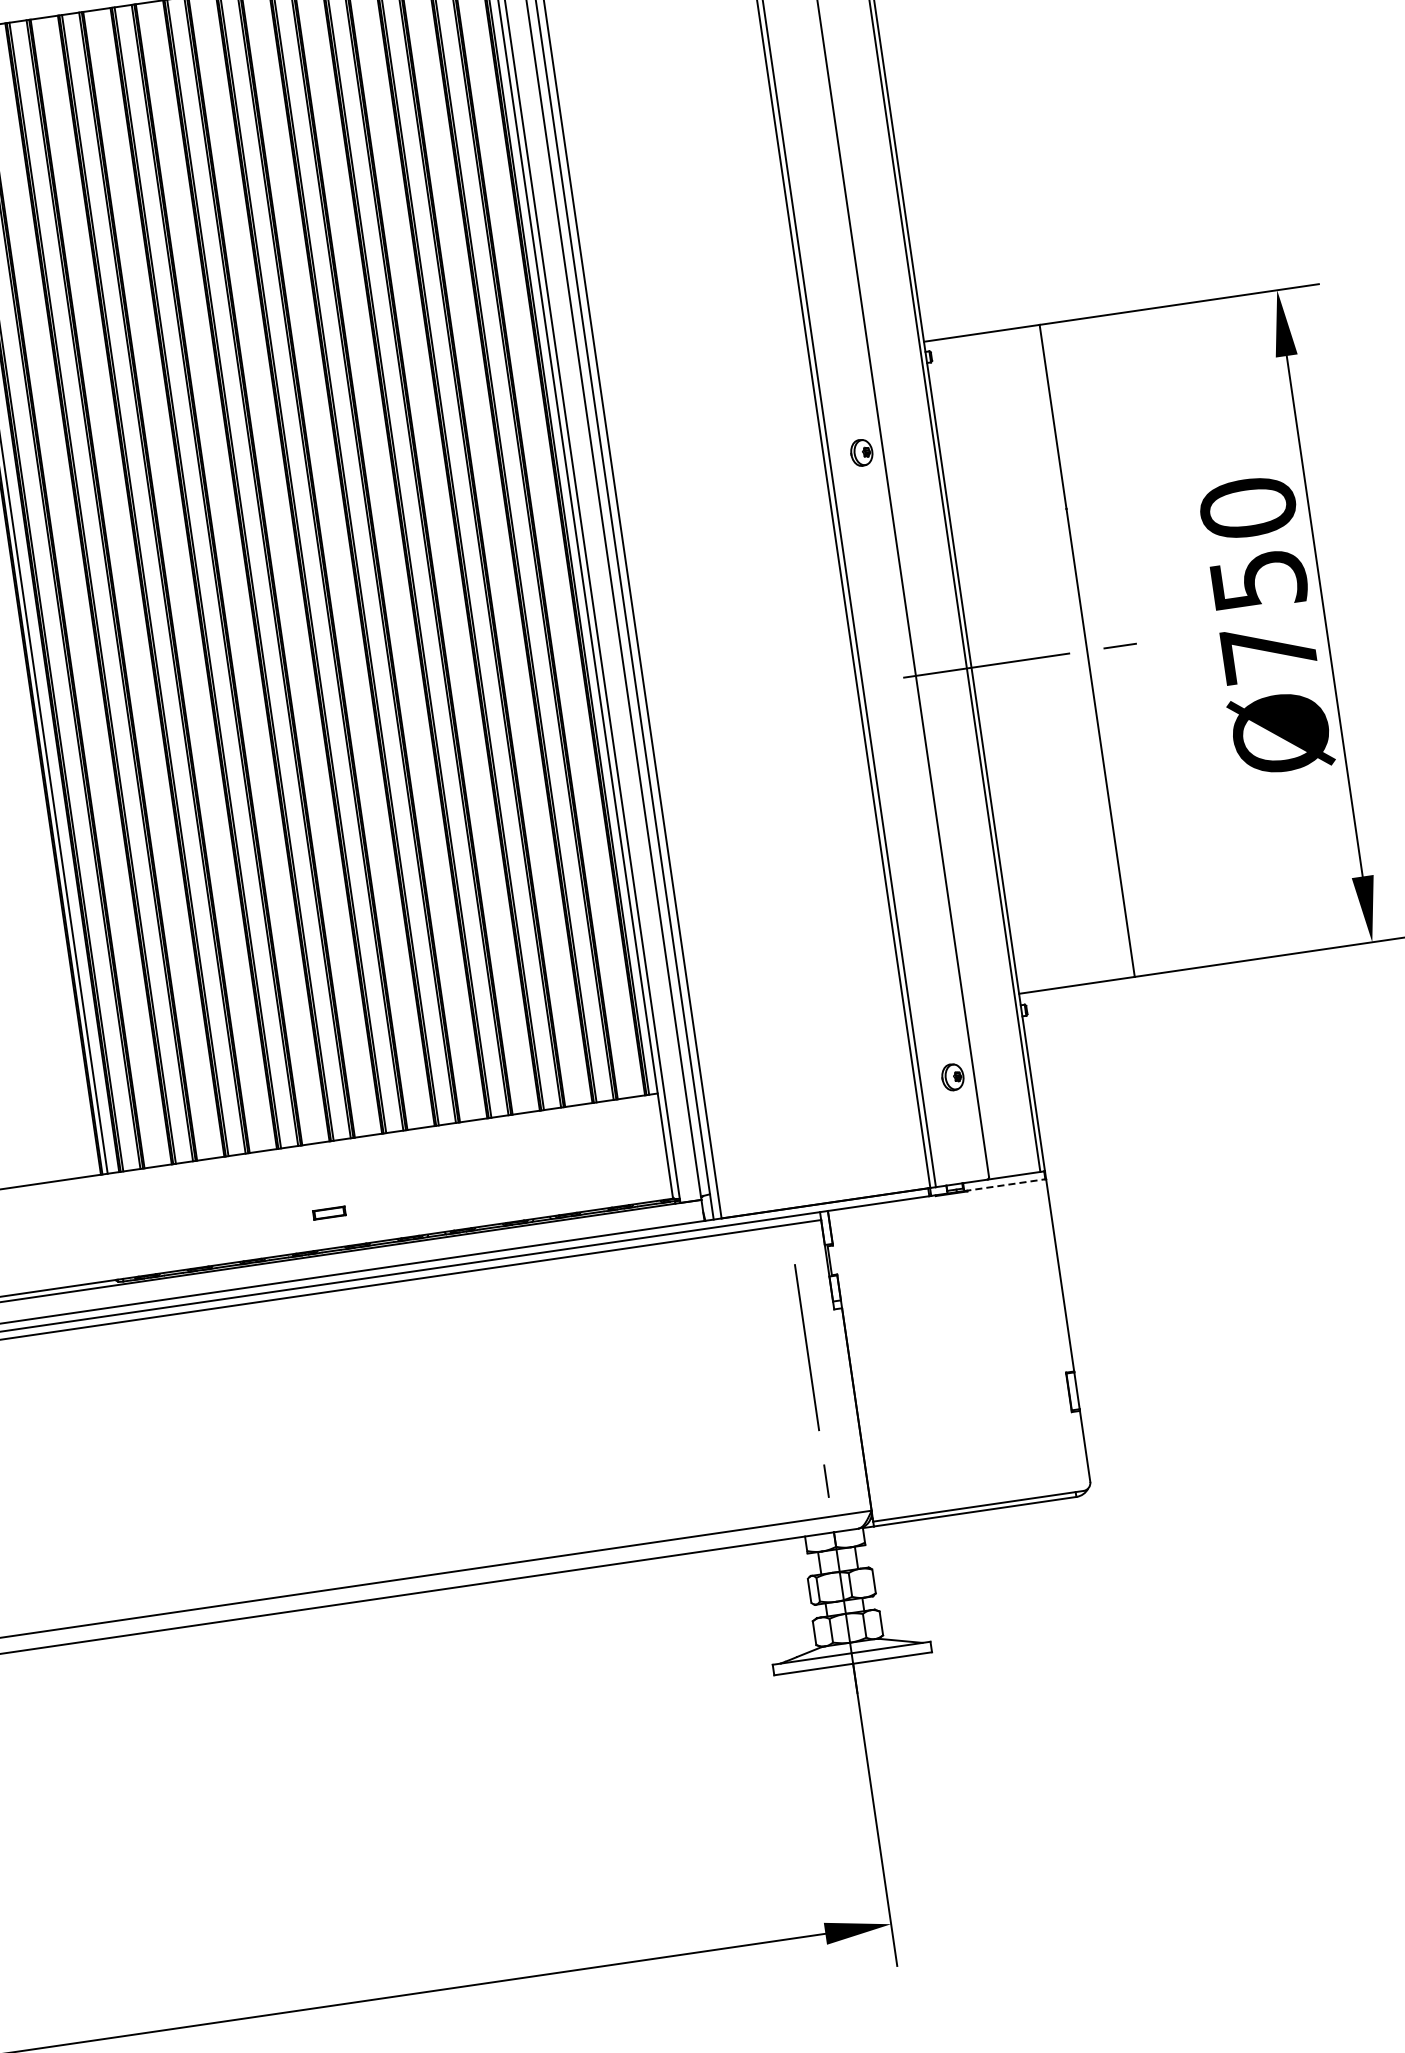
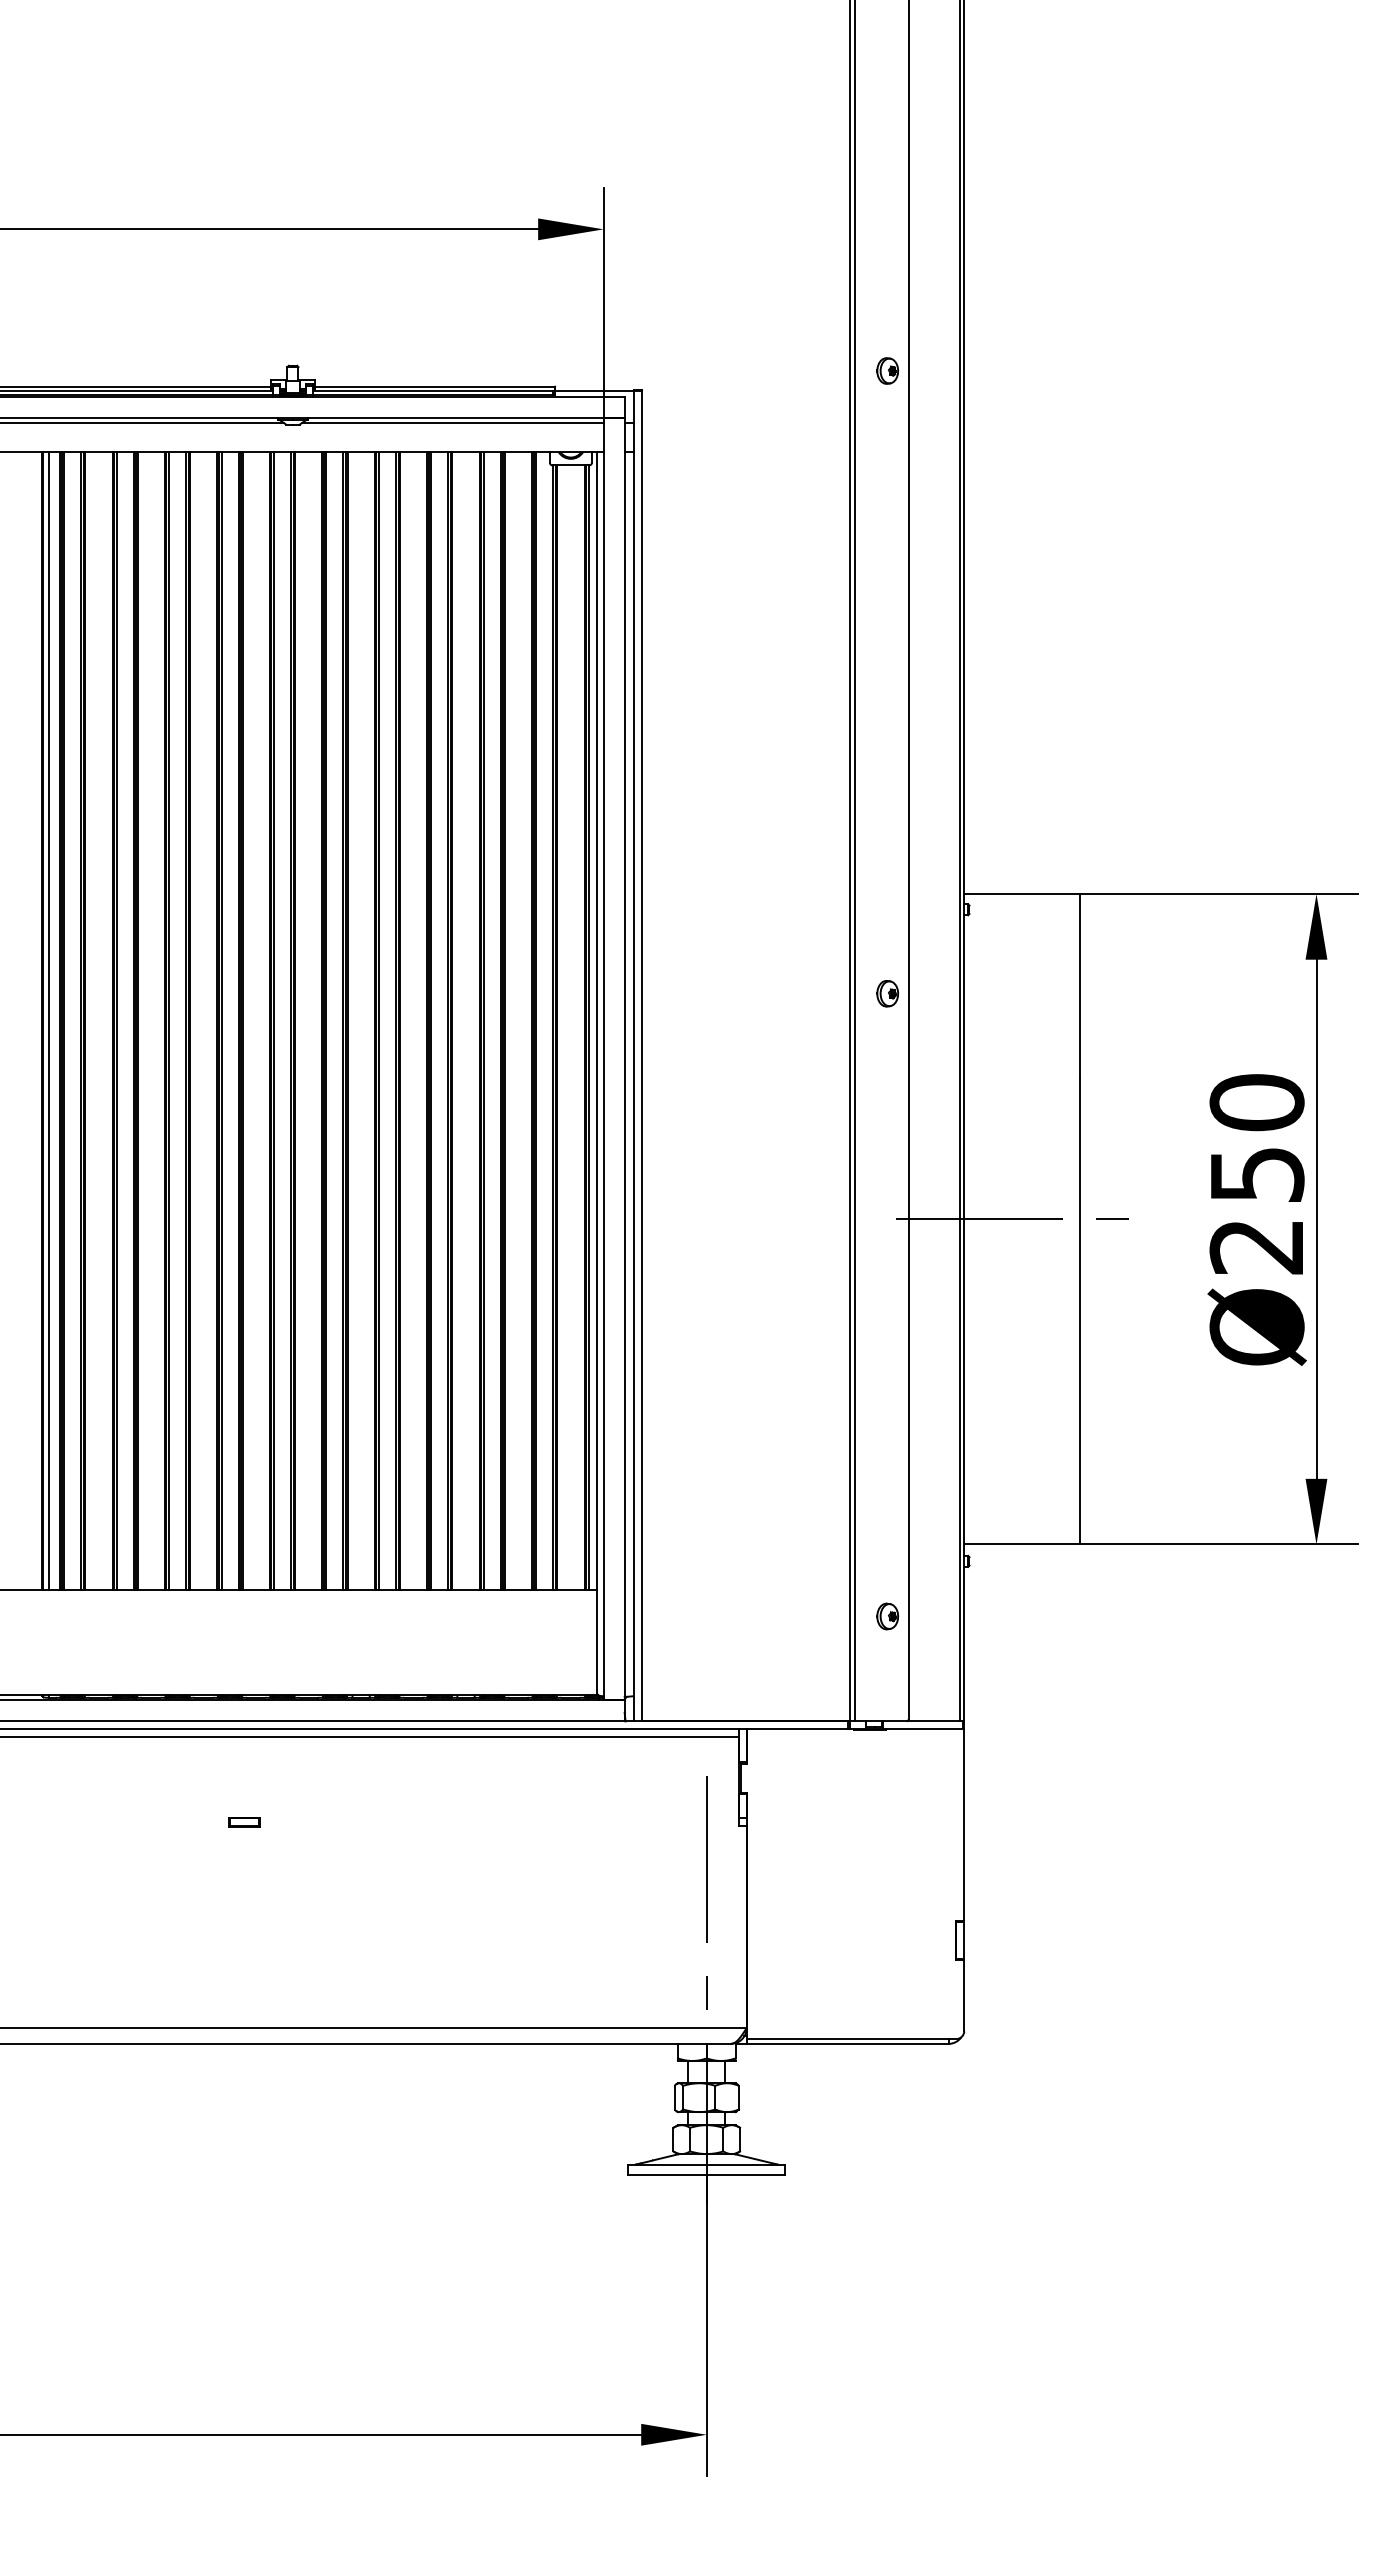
text: (1267, 653) -> (1255, 1247), Ø750 -> Ø250
line: (1005, 1185) -> (923, 1729), dashed -> solid
part: (329, 1213) -> (244, 1822), moved

